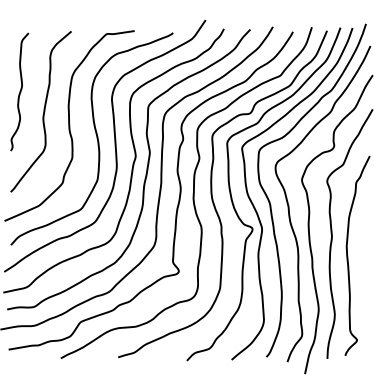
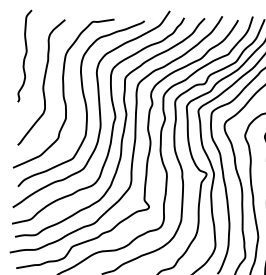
curve: (19, 91) -> (24, 55), moved

